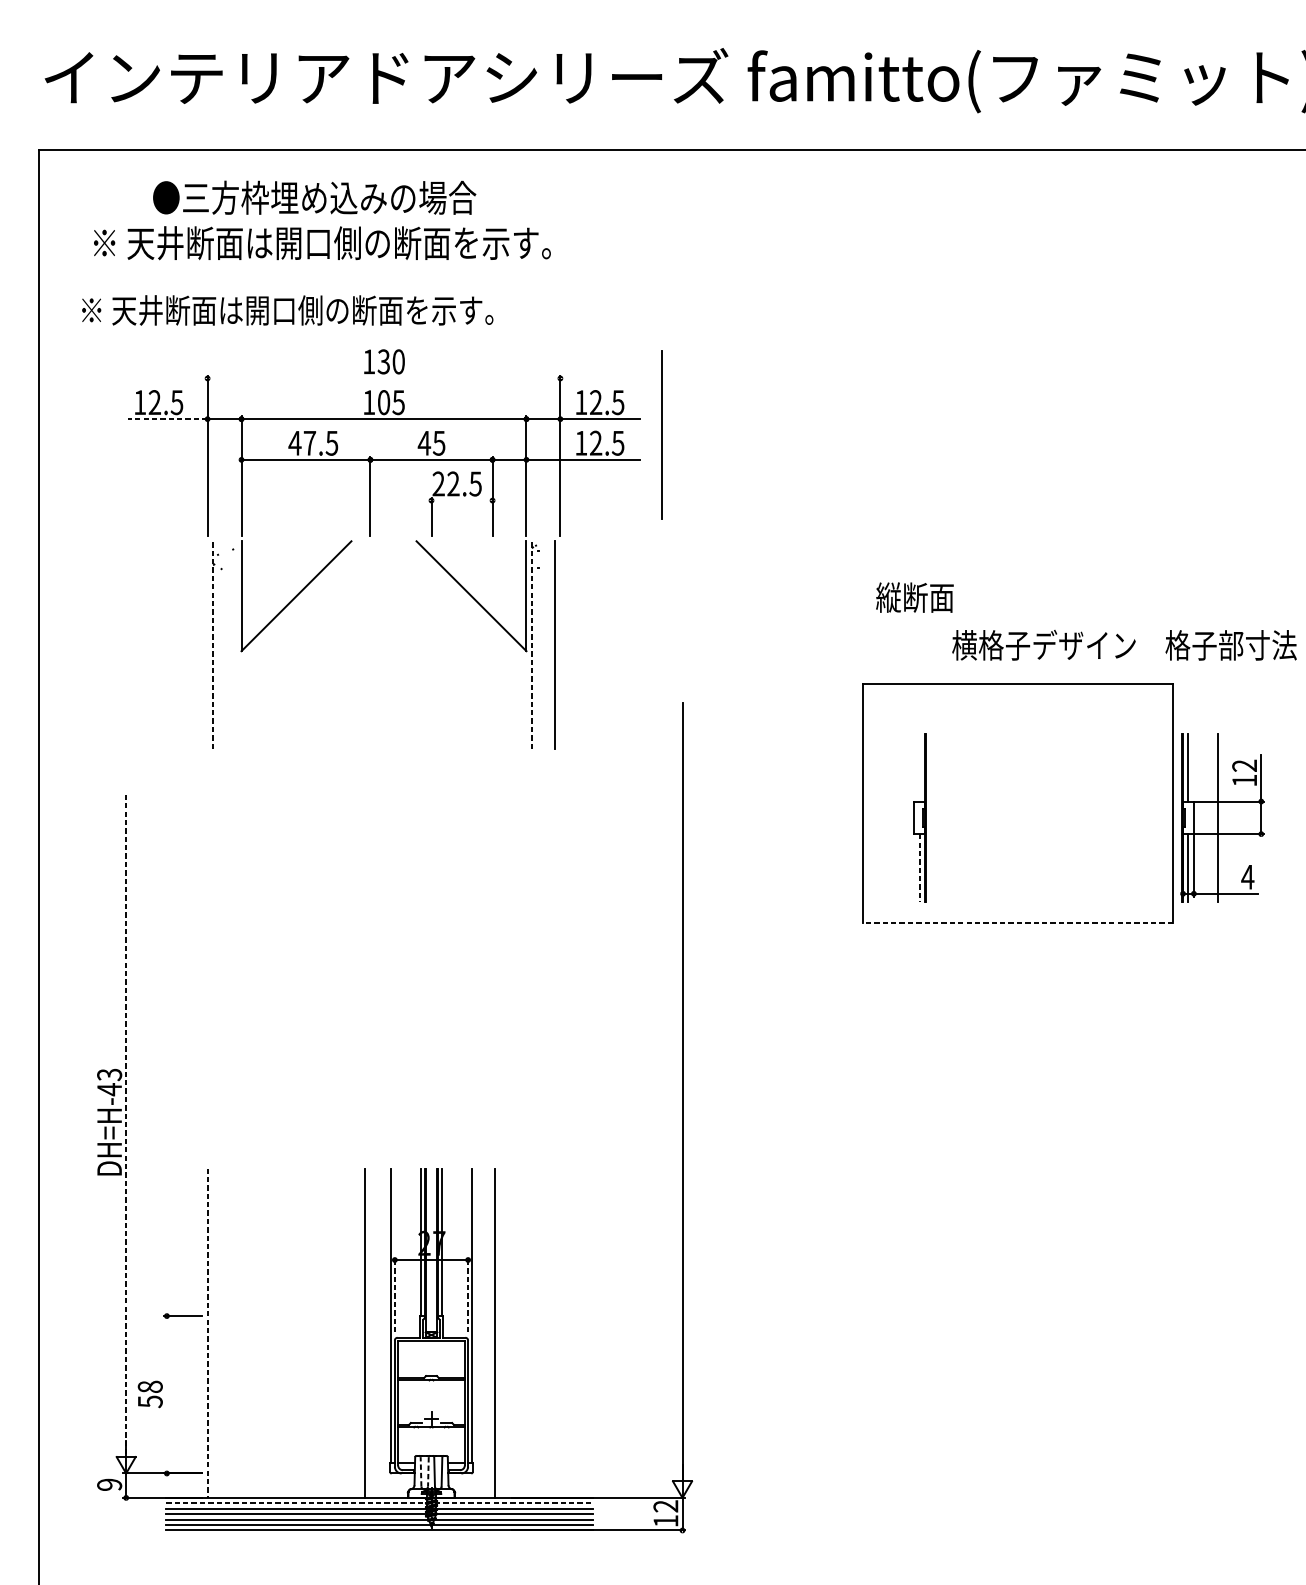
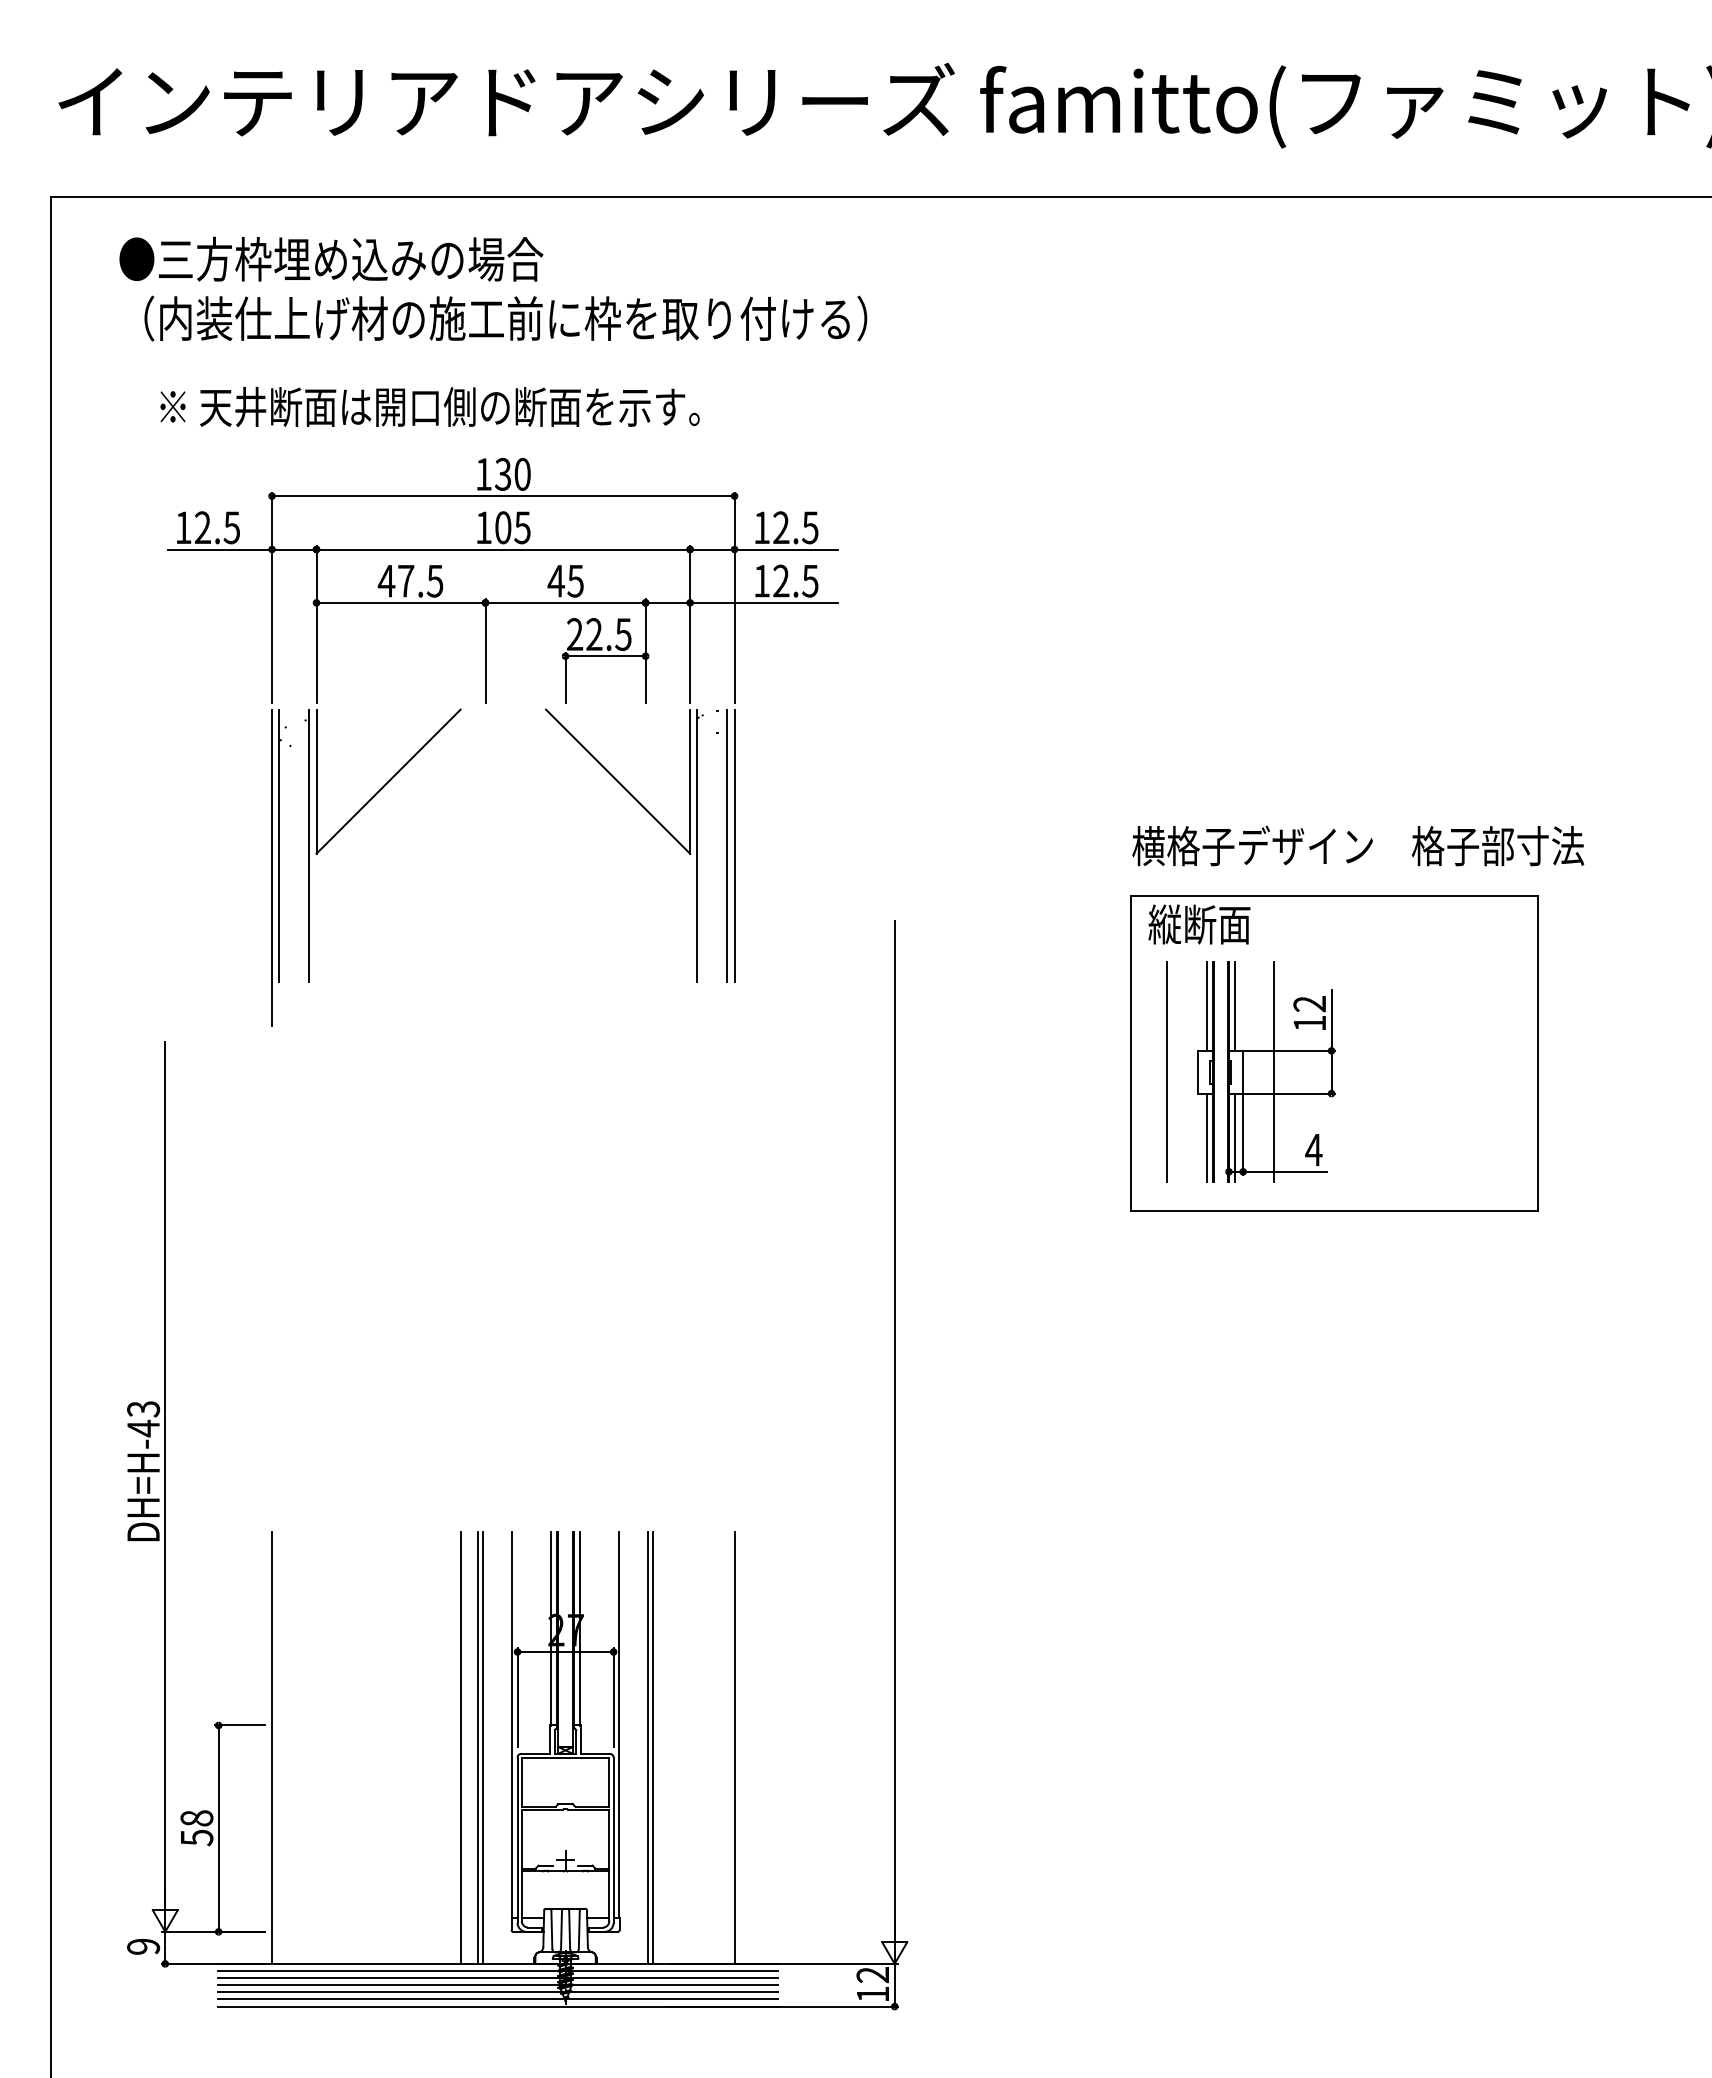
text: (314, 197) -> (331, 258), moved
text: (378, 242) -> (495, 318), ※ 天井断面は開口側の断面を示す。 -> （内装仕上げ材の施工前に枠を取り付ける）
text: (287, 310) -> (429, 406), moved
line: (384, 378) -> (503, 496), added
line: (168, 419) -> (220, 549), dashed -> solid
line: (661, 434) -> (1166, 1071), moved
line: (461, 500) -> (605, 656), added
text: (914, 597) -> (1199, 924), moved
line: (213, 644) -> (279, 845), dashed -> solid
line: (236, 644) -> (309, 845), added
line: (532, 644) -> (697, 845), dashed -> solid
line: (560, 644) -> (734, 845), added
text: (1124, 644) -> (1358, 845), moved
line: (207, 661) -> (272, 867), added
line: (920, 767) -> (1206, 1006), added
part: (1222, 817) -> (1280, 1071), moved
line: (920, 868) -> (1206, 1138), dashed -> solid
line: (1017, 923) -> (1334, 1210), dashed -> solid
line: (126, 1124) -> (165, 1474), dashed -> solid
line: (394, 1294) -> (517, 1697), dashed -> solid
line: (468, 1294) -> (613, 1697), dashed -> solid
line: (207, 1332) -> (272, 1747), dashed -> solid
line: (351, 1332) -> (460, 1747), added
line: (368, 1332) -> (482, 1747), added
line: (497, 1332) -> (652, 1747), added
line: (560, 1332) -> (734, 1747), added
line: (166, 1394) -> (218, 1828), added
line: (420, 1471) -> (551, 1929), dashed -> solid
line: (428, 1472) -> (561, 1930), dashed -> solid
line: (379, 1503) -> (497, 1971), dashed -> solid

